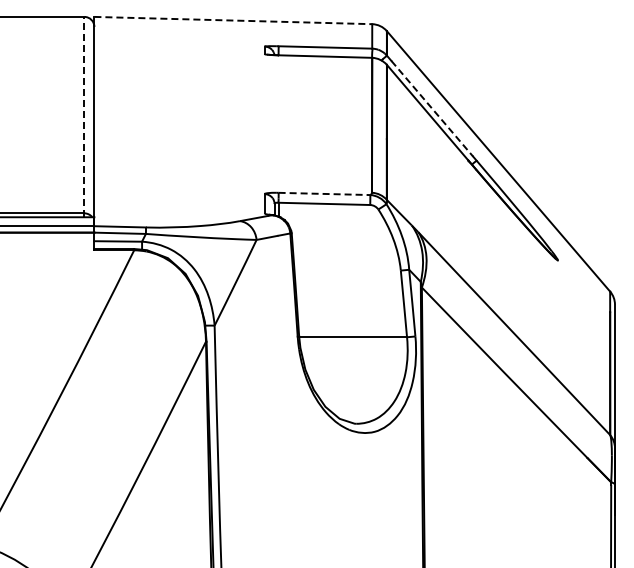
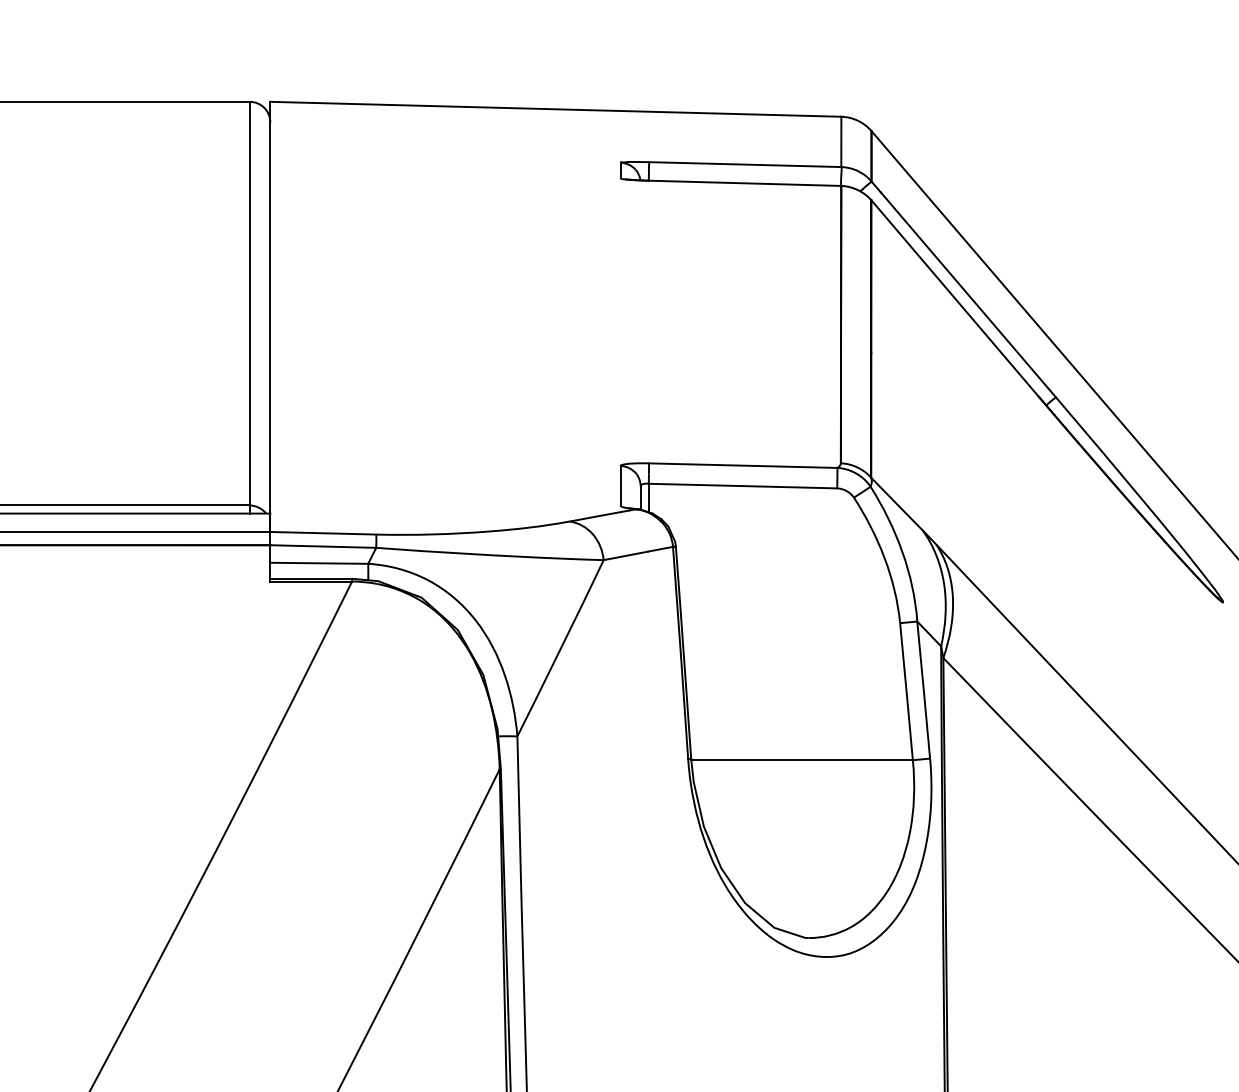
line: (233, 20) -> (556, 109), dashed -> solid
line: (432, 108) -> (965, 290), dashed -> solid
line: (84, 116) -> (249, 306), dashed -> solid
line: (324, 193) -> (743, 464), dashed -> solid

